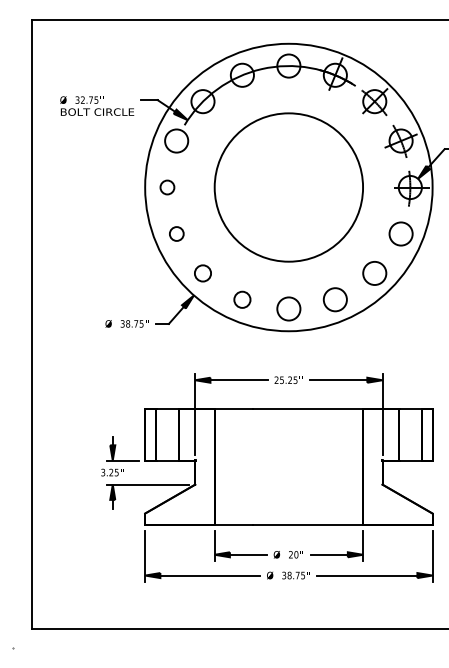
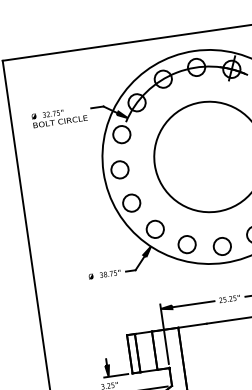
circle: (167, 187) -> (120, 169), size x1.67
circle: (176, 233) -> (131, 202), size x1.67
circle: (202, 273) -> (154, 229), size x1.43
circle: (242, 299) -> (187, 244), size x1.43

